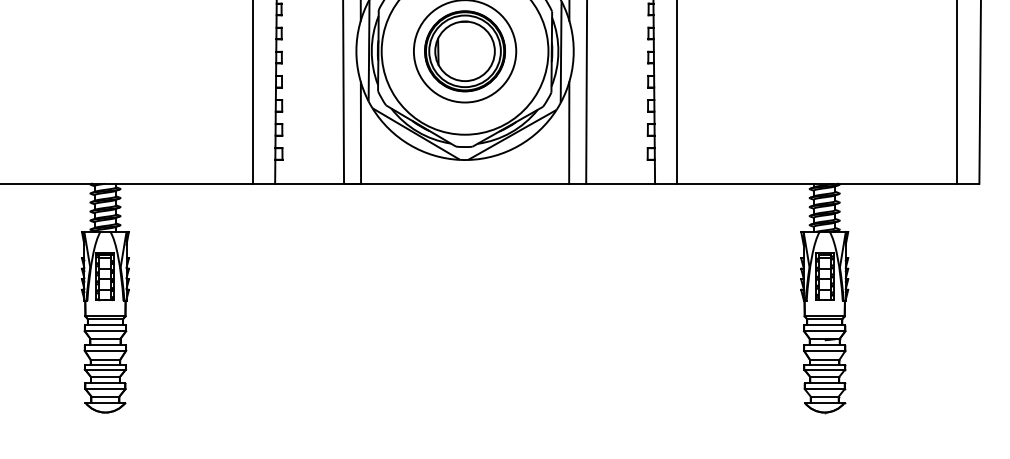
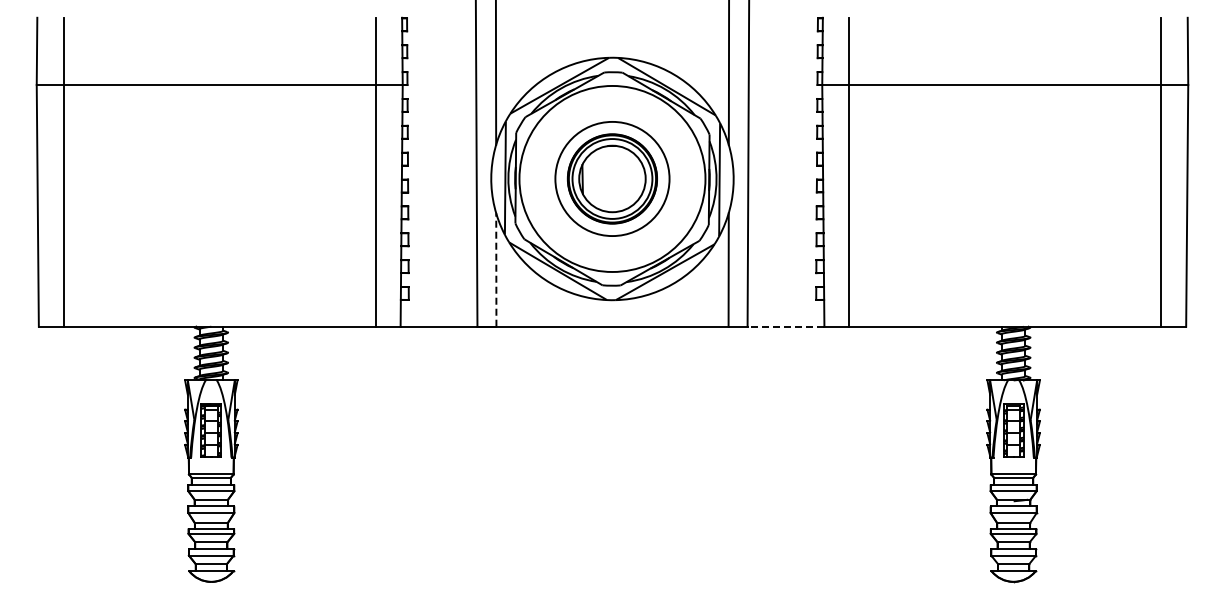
line: (361, 132) -> (496, 269), solid -> dashed
line: (620, 183) -> (785, 326), solid -> dashed

